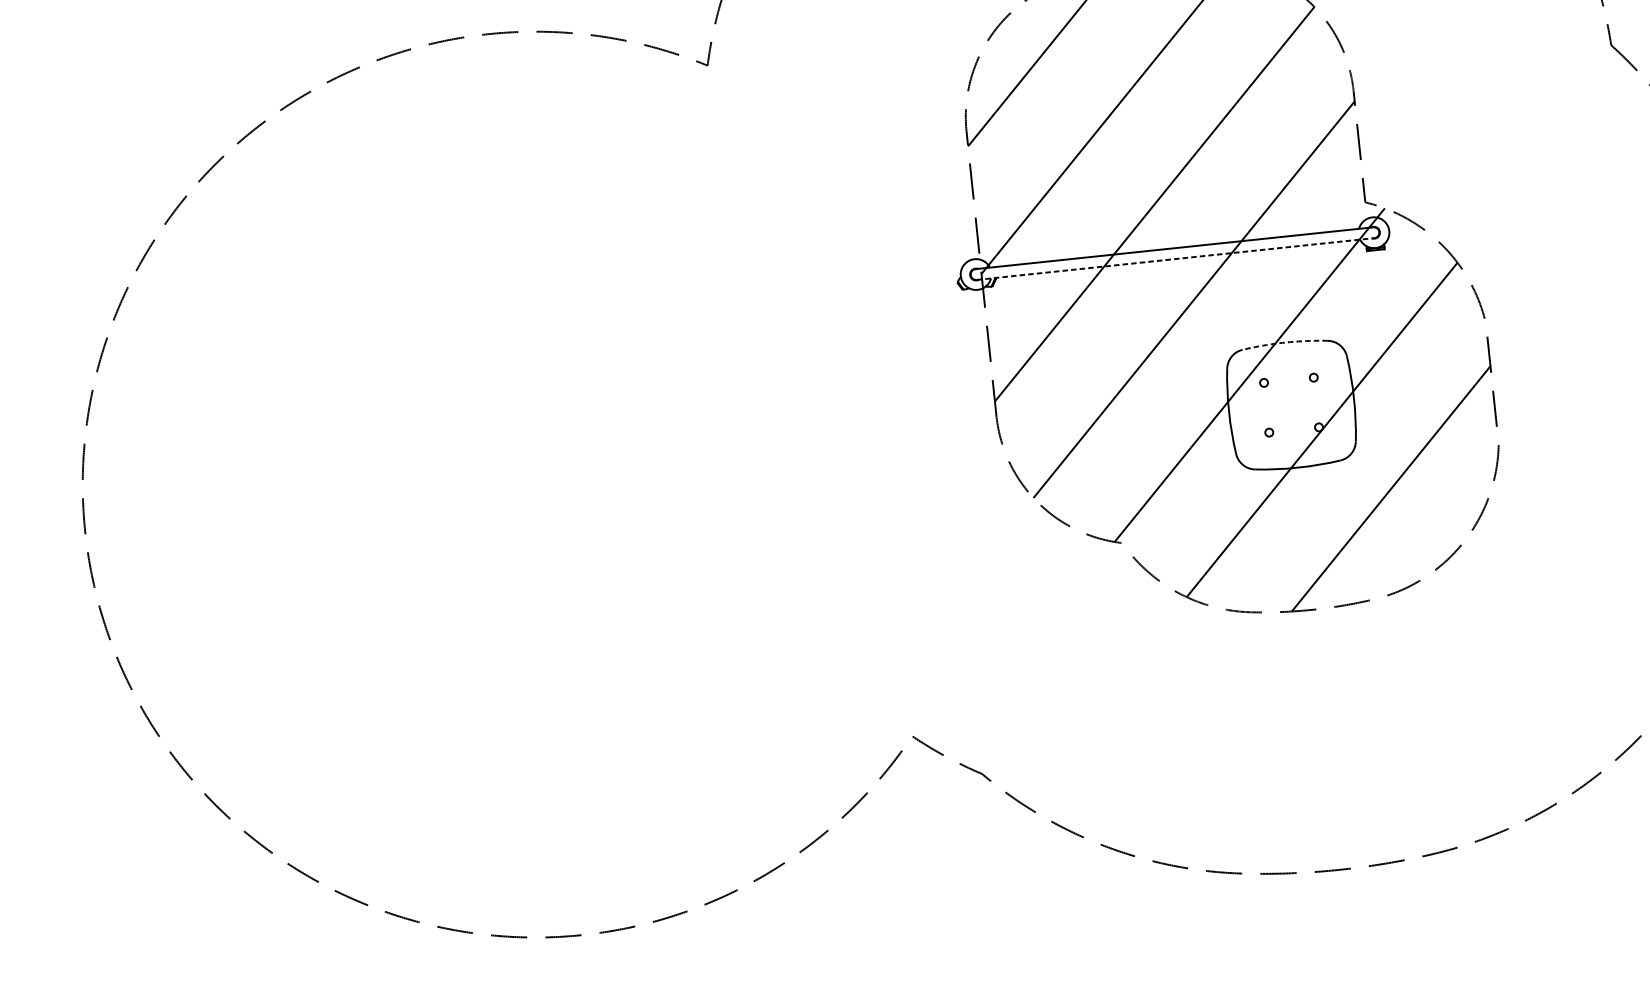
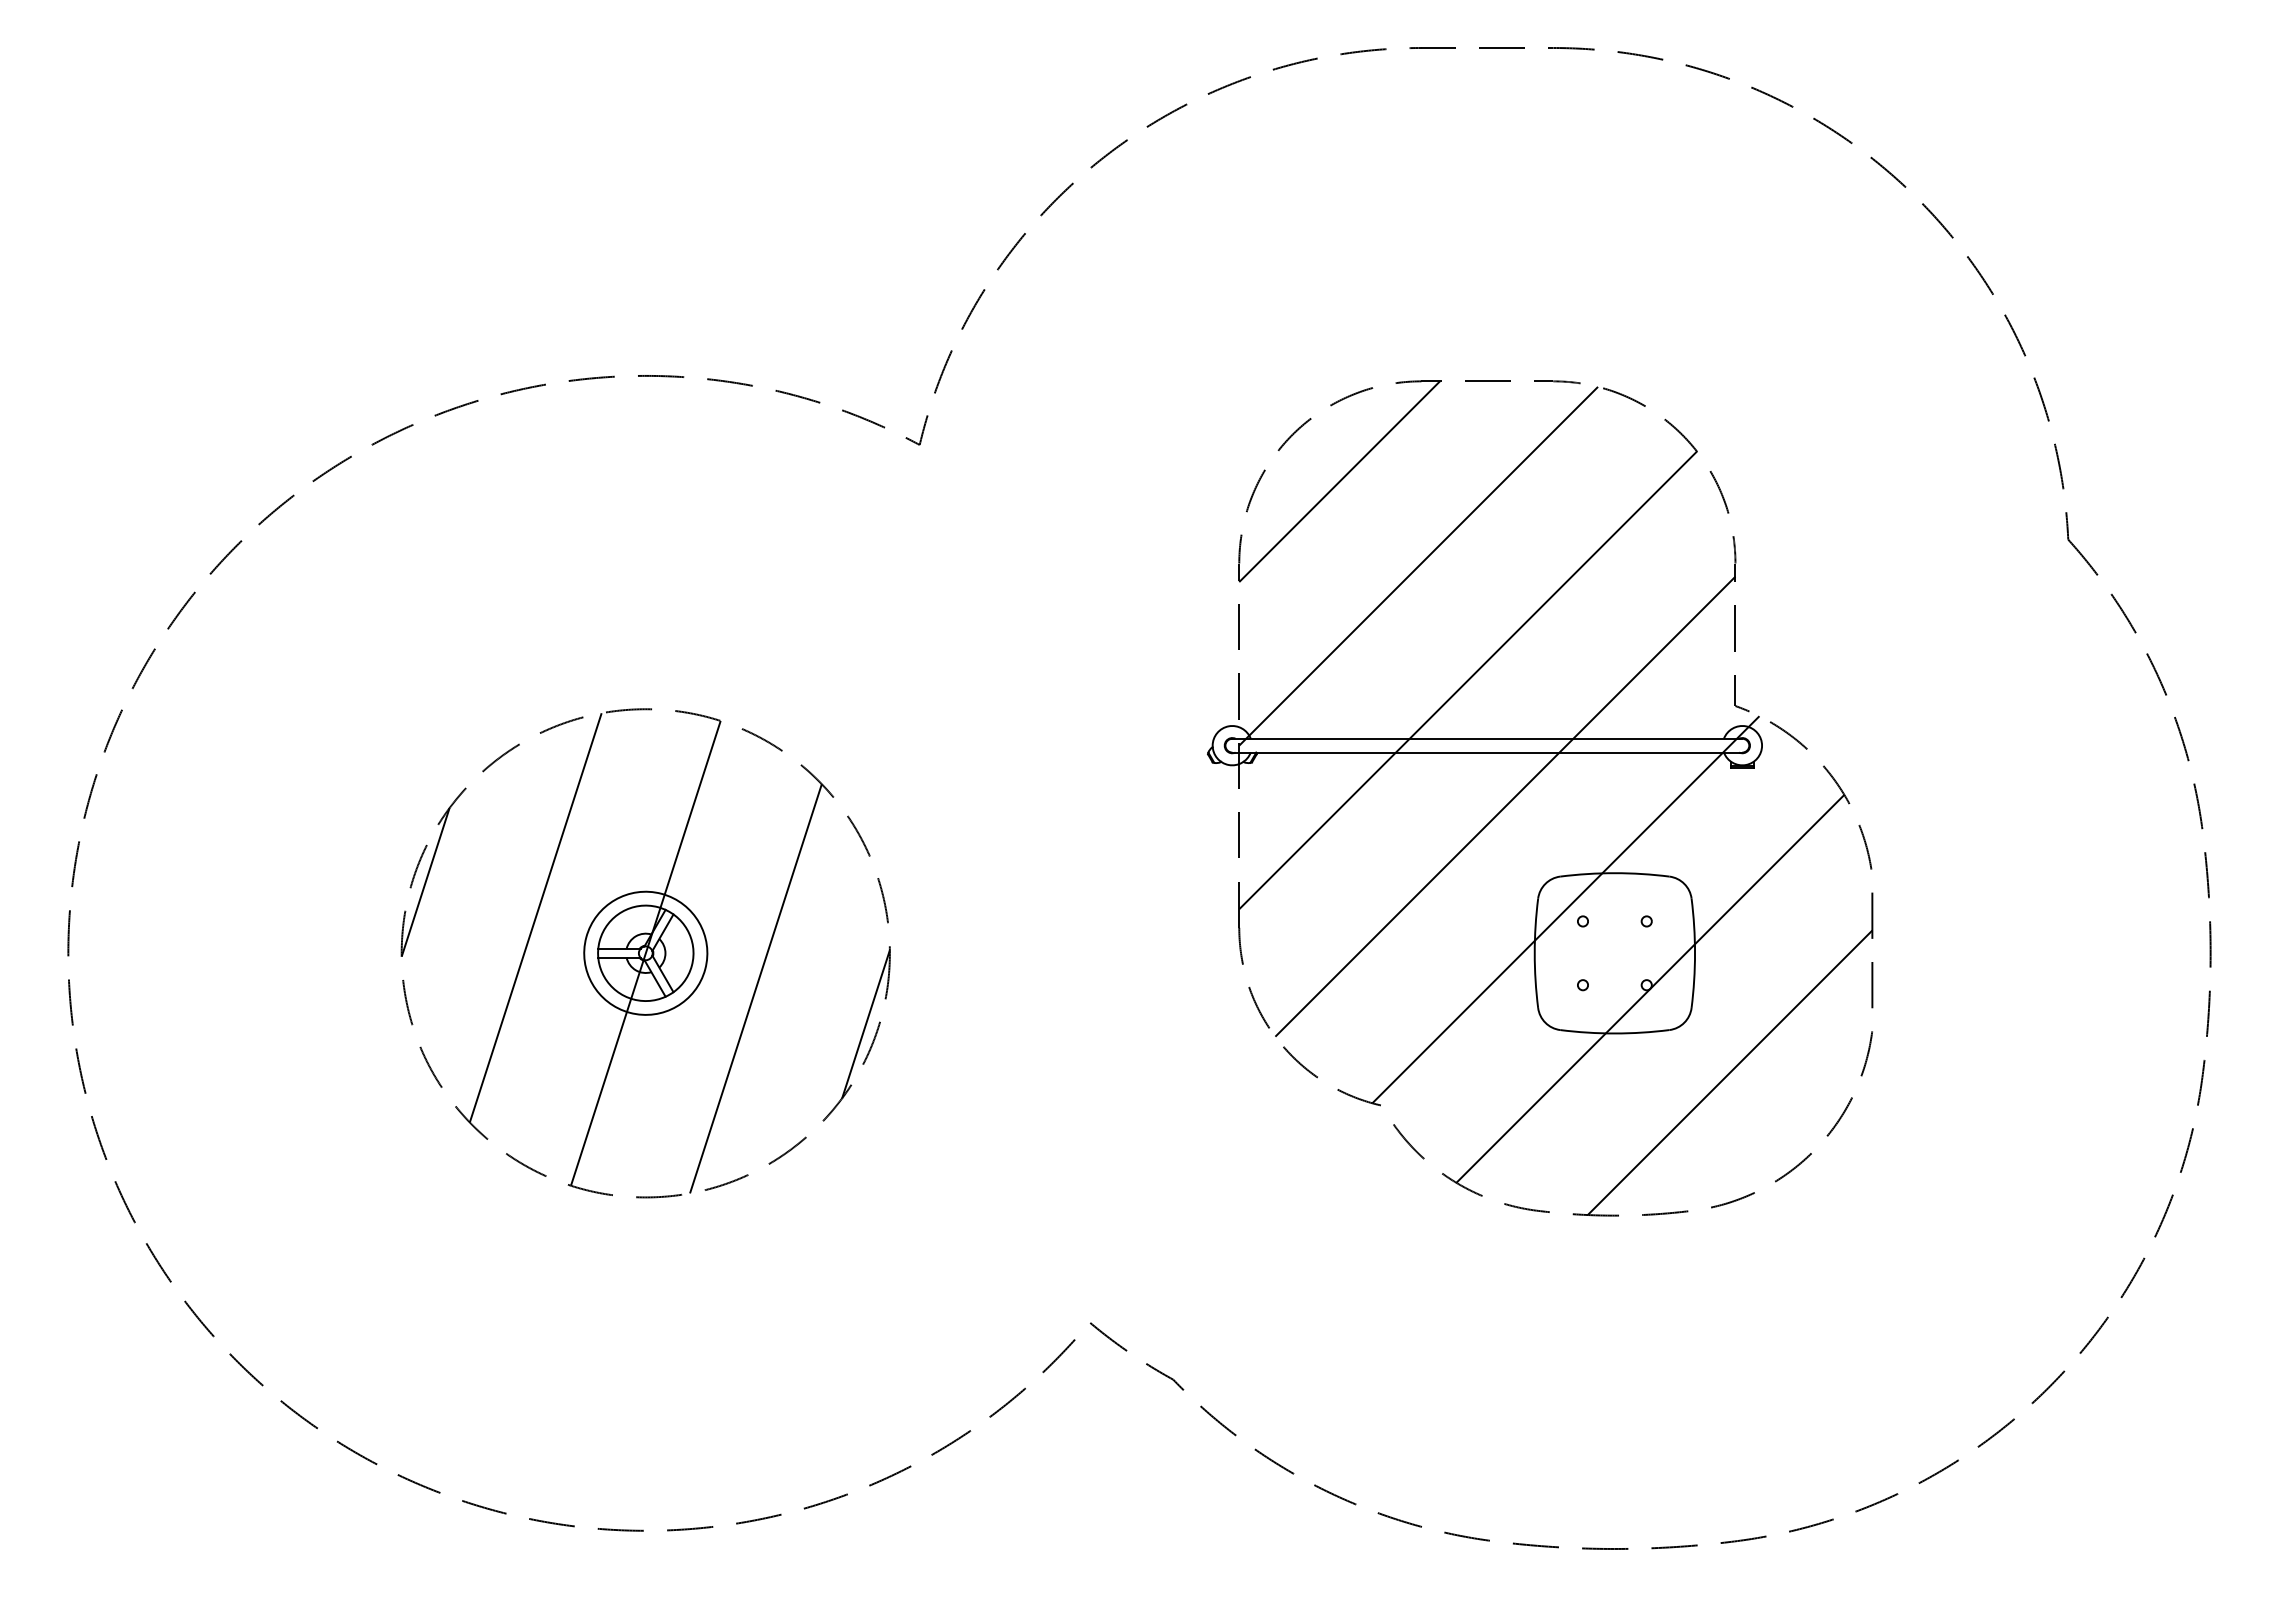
line: (1175, 258) -> (1487, 752), dashed -> solid
arc: (1284, 342) -> (1614, 873), dashed -> solid
part: (535, 484) -> (645, 953), added

